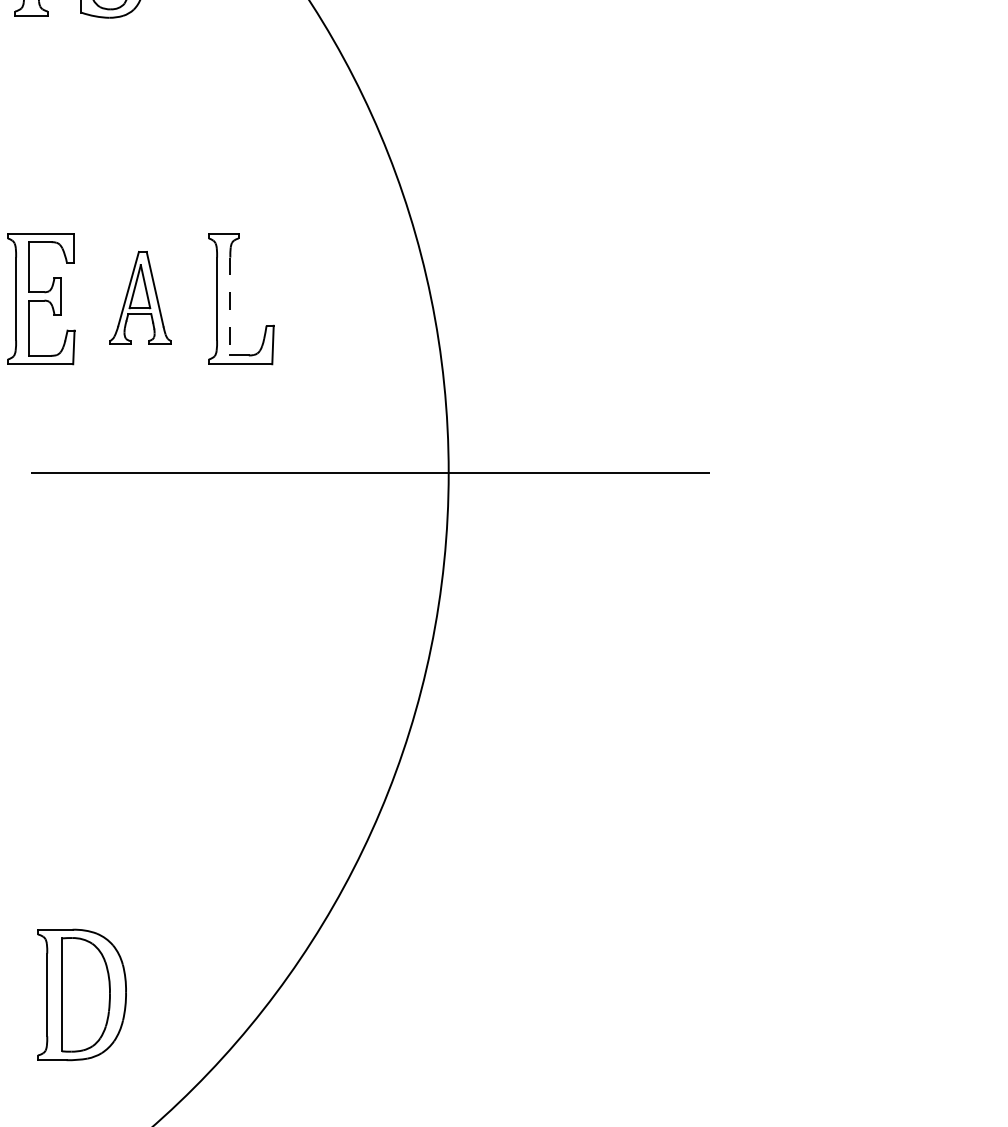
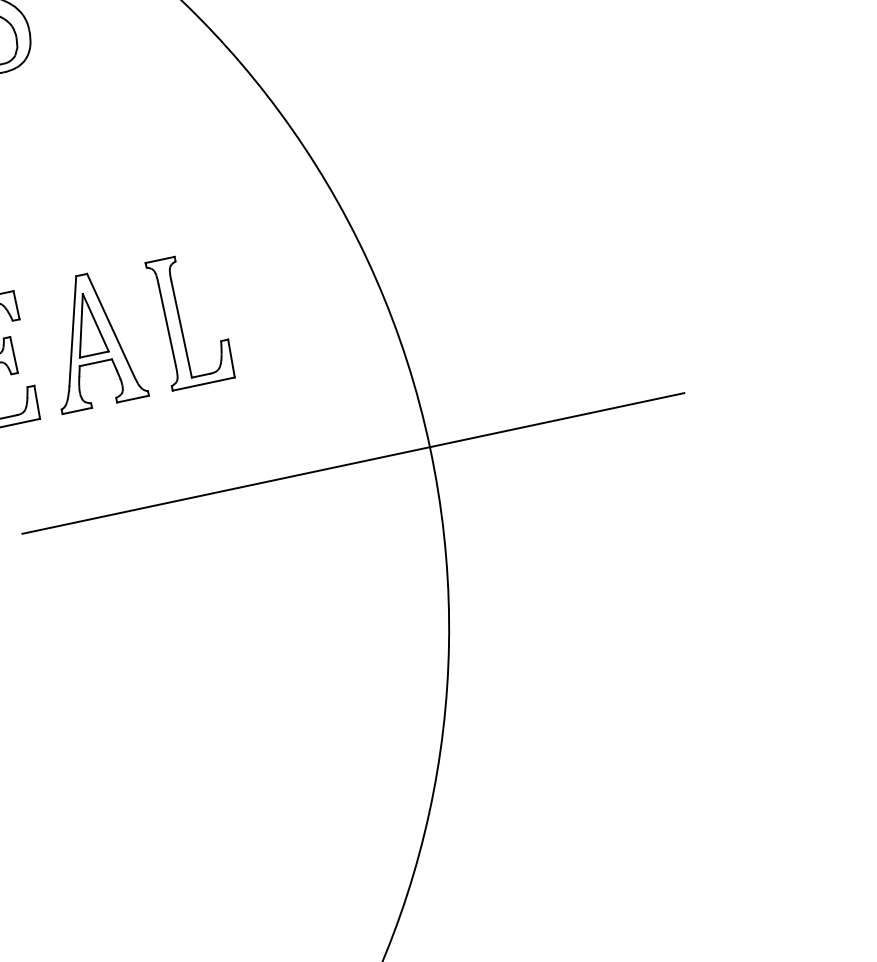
part: (140, 297) -> (91, 339), size x1.43
line: (230, 306) -> (181, 329), dashed -> solid

